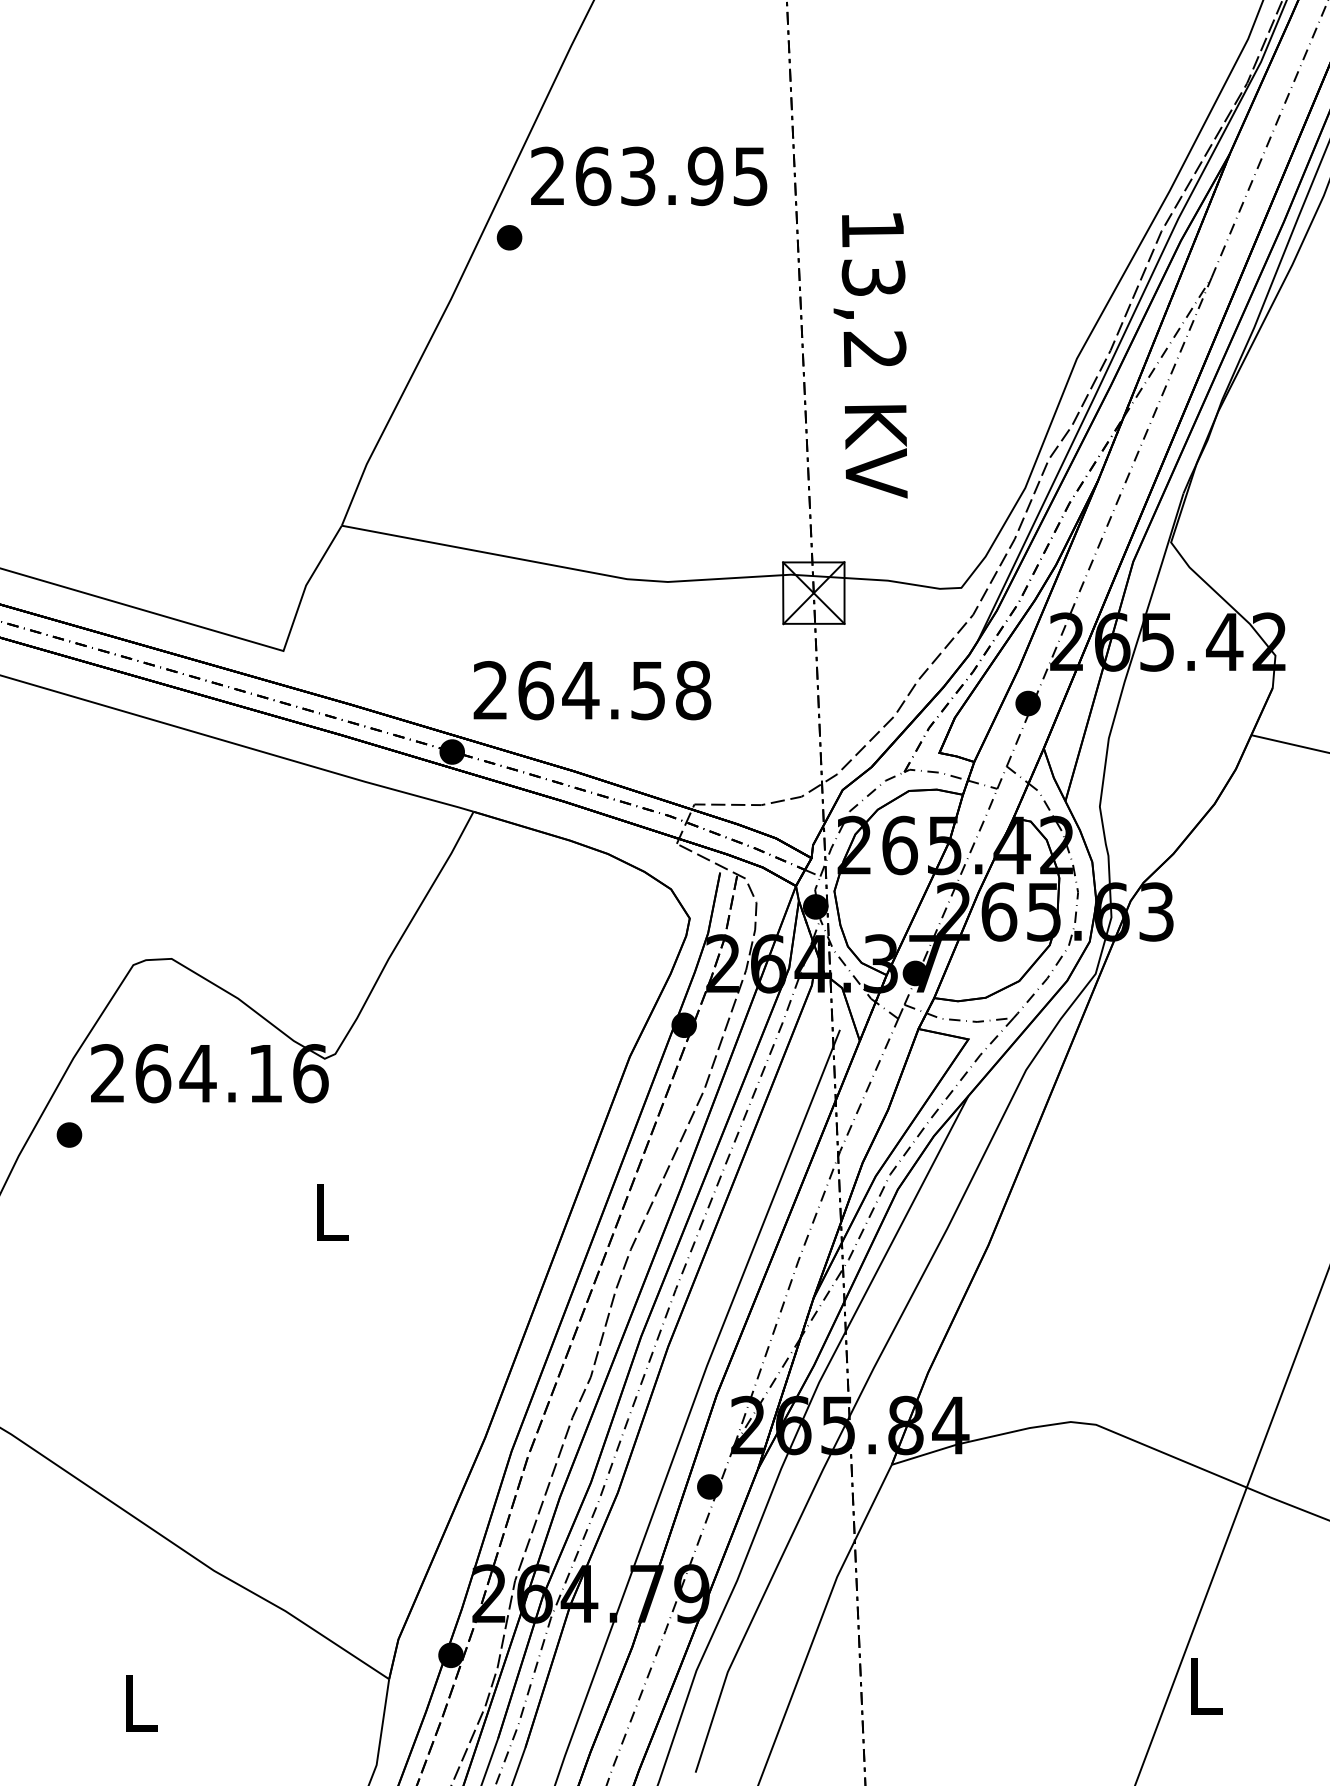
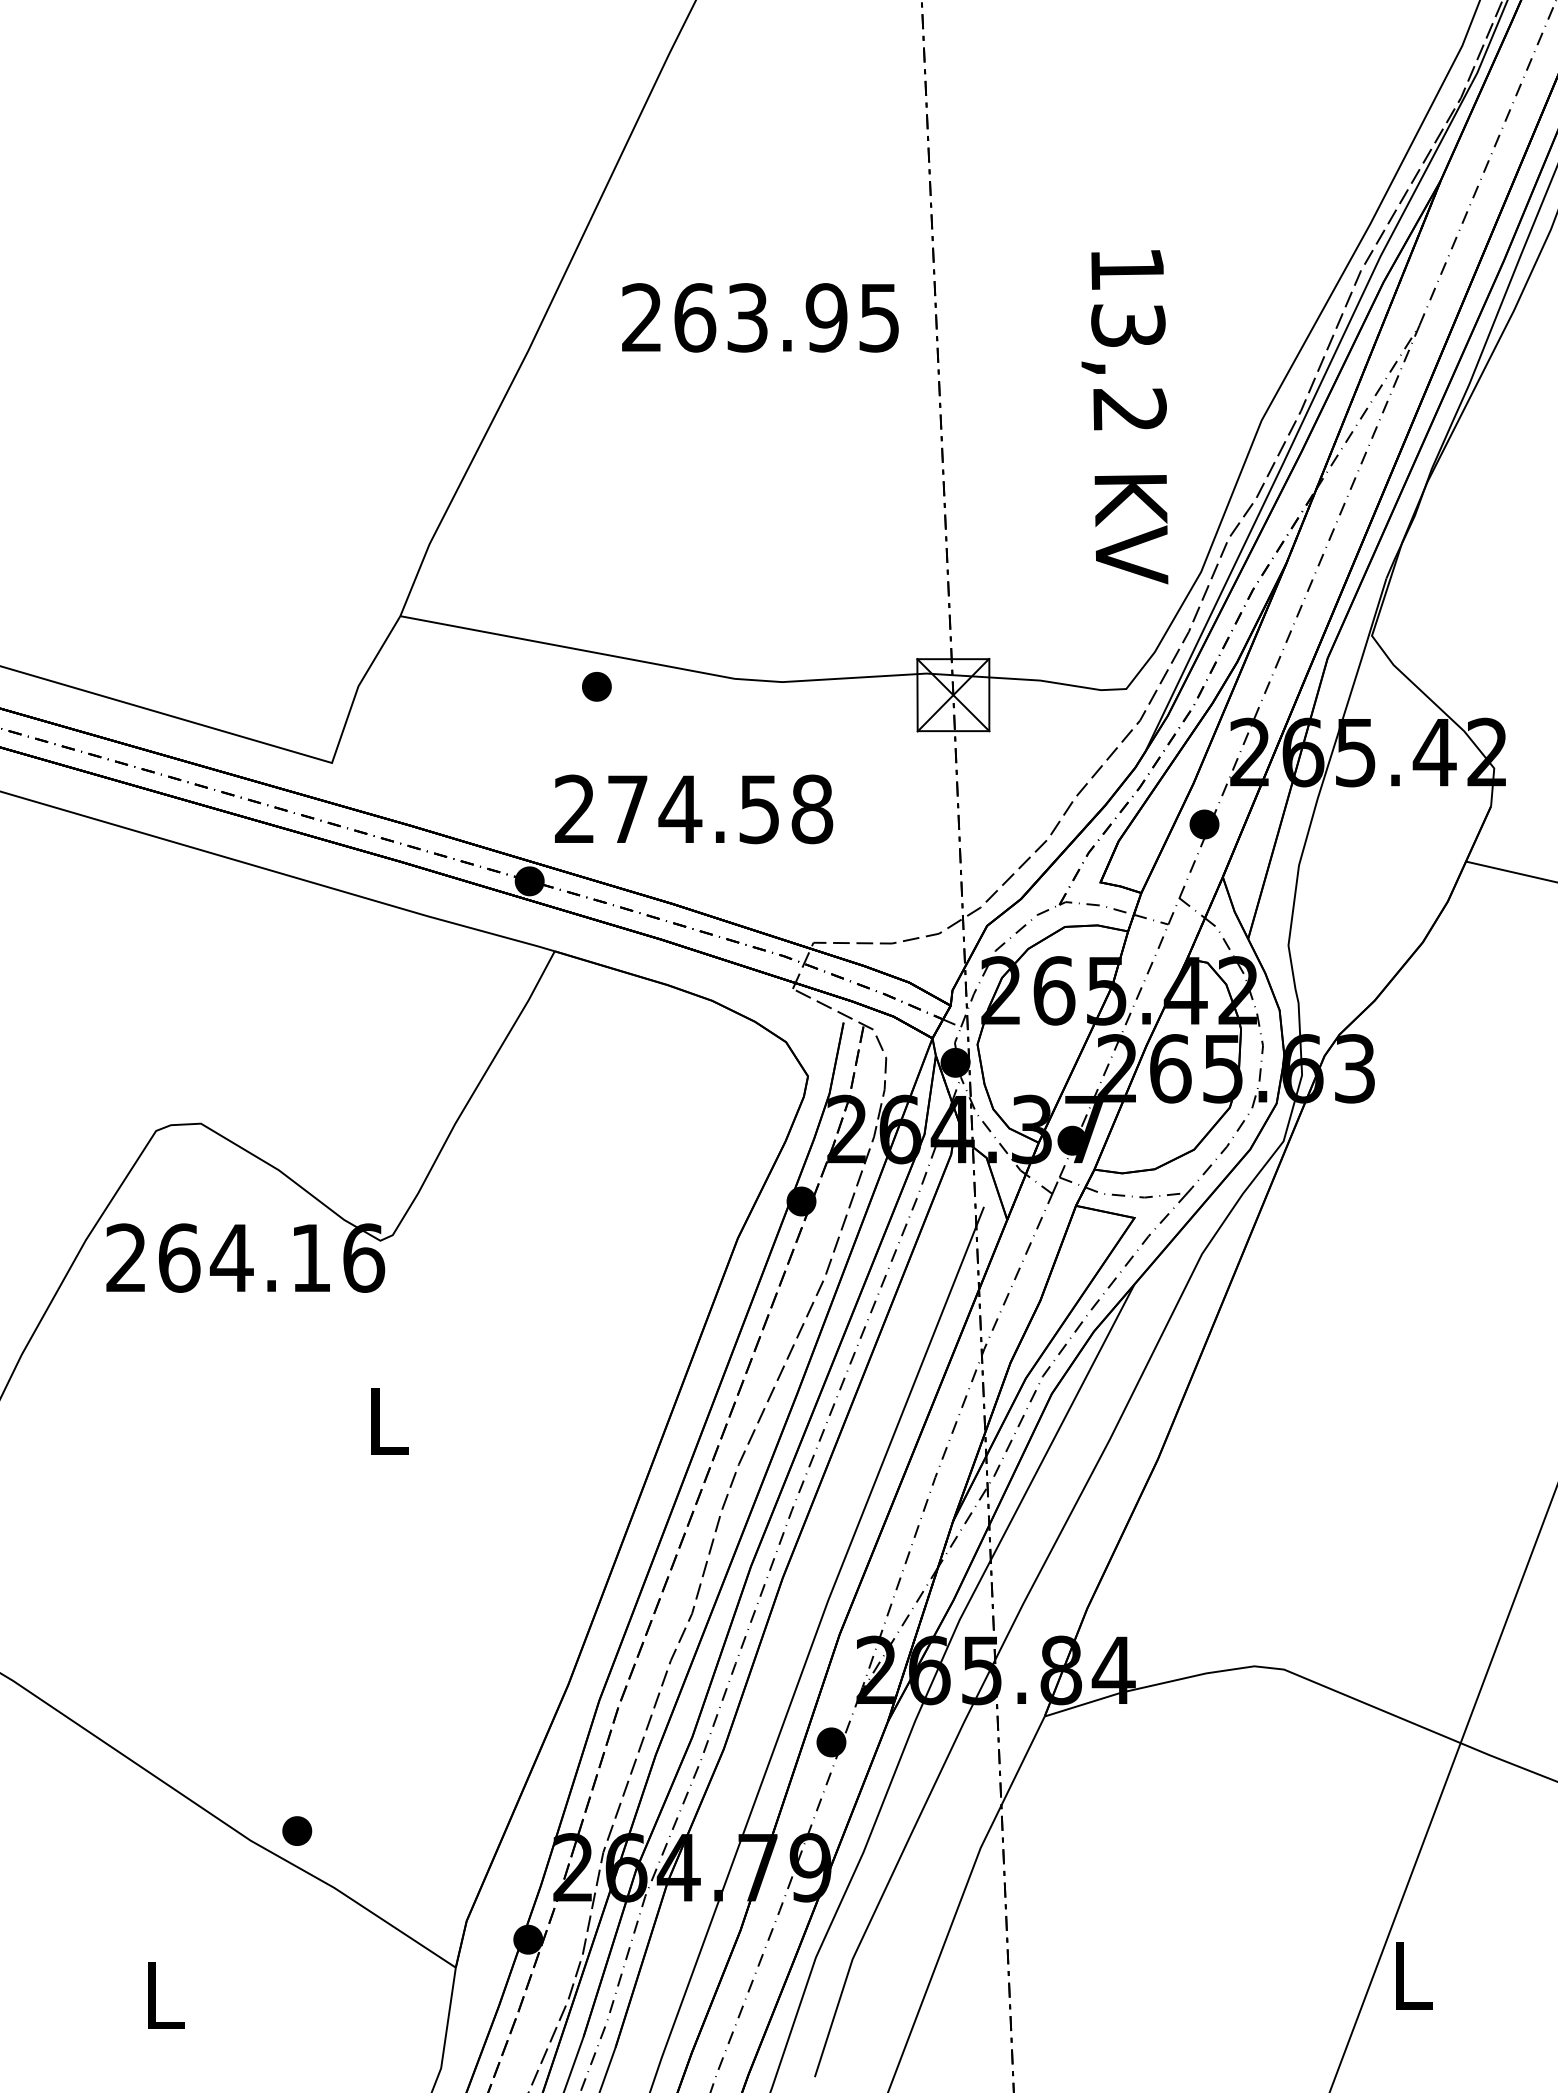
text: (649, 176) -> (760, 317), moved
part: (509, 237) -> (596, 686), moved
text: (870, 356) -> (1124, 417), moved
text: (536, 690) -> (628, 809), 264.58 -> 274.58
part: (69, 1134) -> (297, 1830), moved

